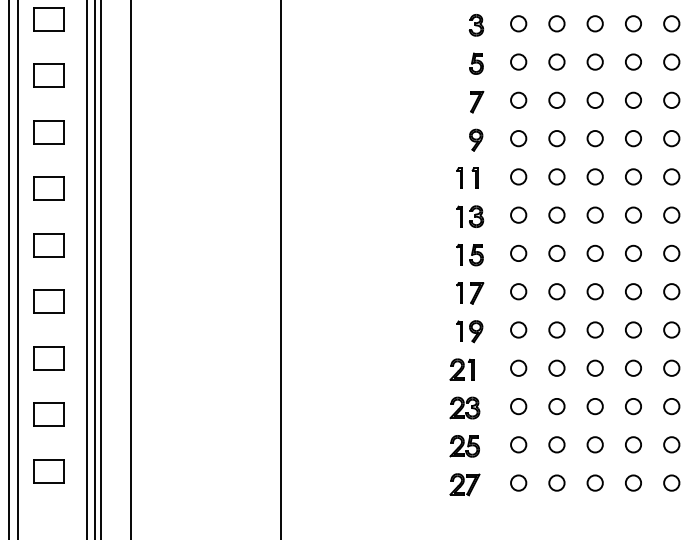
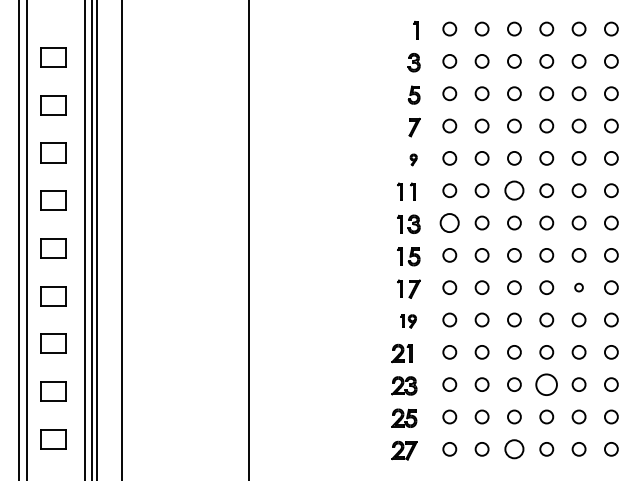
part: (475, 139) -> (413, 159), size x0.6
circle: (595, 176) -> (514, 190), size x1.4
circle: (518, 214) -> (449, 222), size x1.4
circle: (671, 291) -> (578, 287), size x0.6
part: (469, 331) -> (408, 321), size x0.7
circle: (633, 406) -> (546, 384), size x1.6
circle: (595, 483) -> (514, 449), size x1.4

